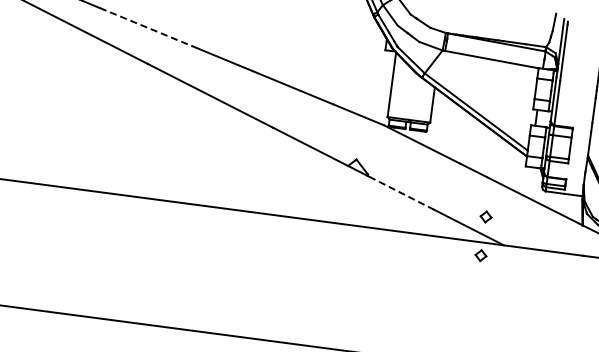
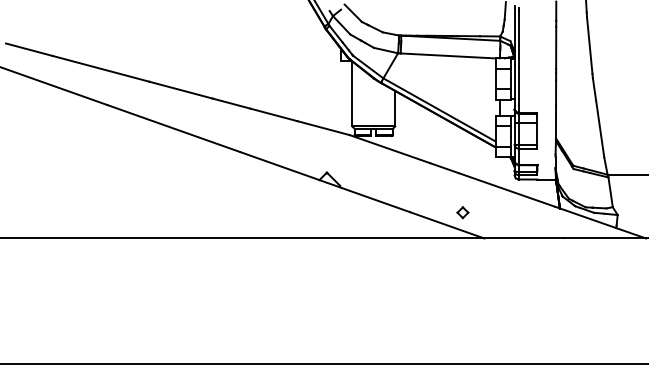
line: (146, 26) -> (101, 68), dashed -> solid
line: (401, 193) -> (376, 200), dashed -> solid
part: (480, 255) -> (462, 251), removed

